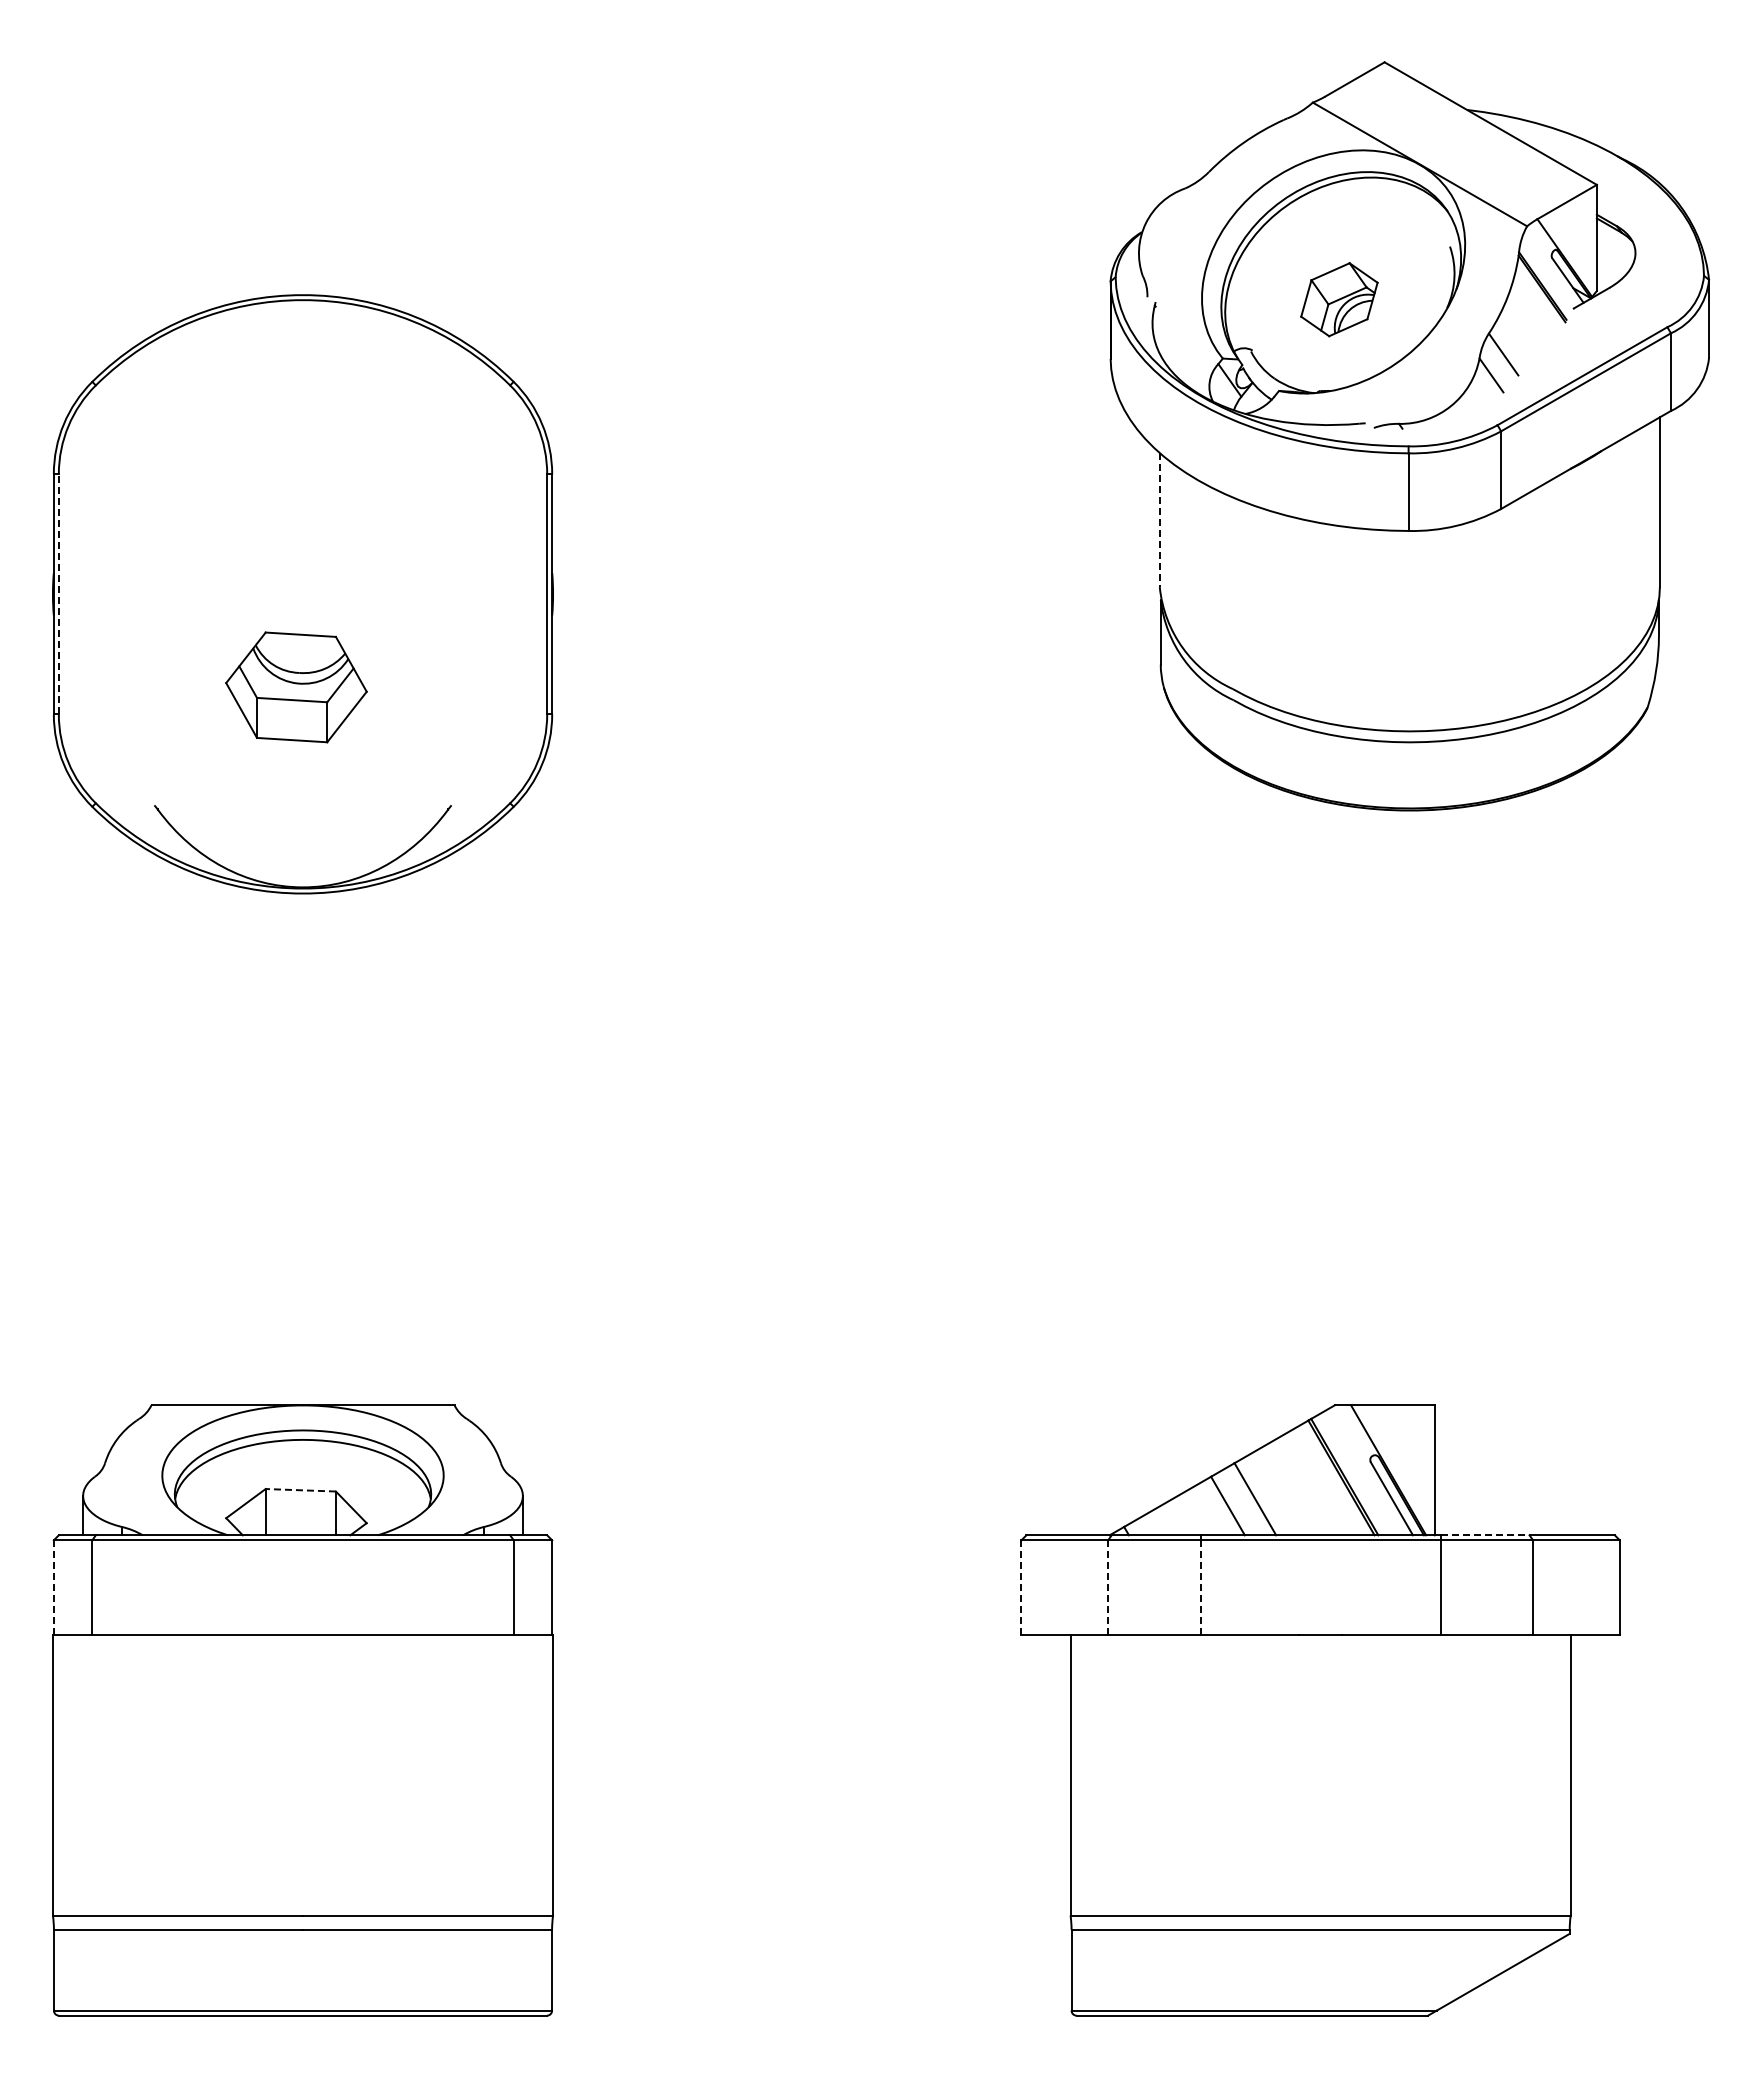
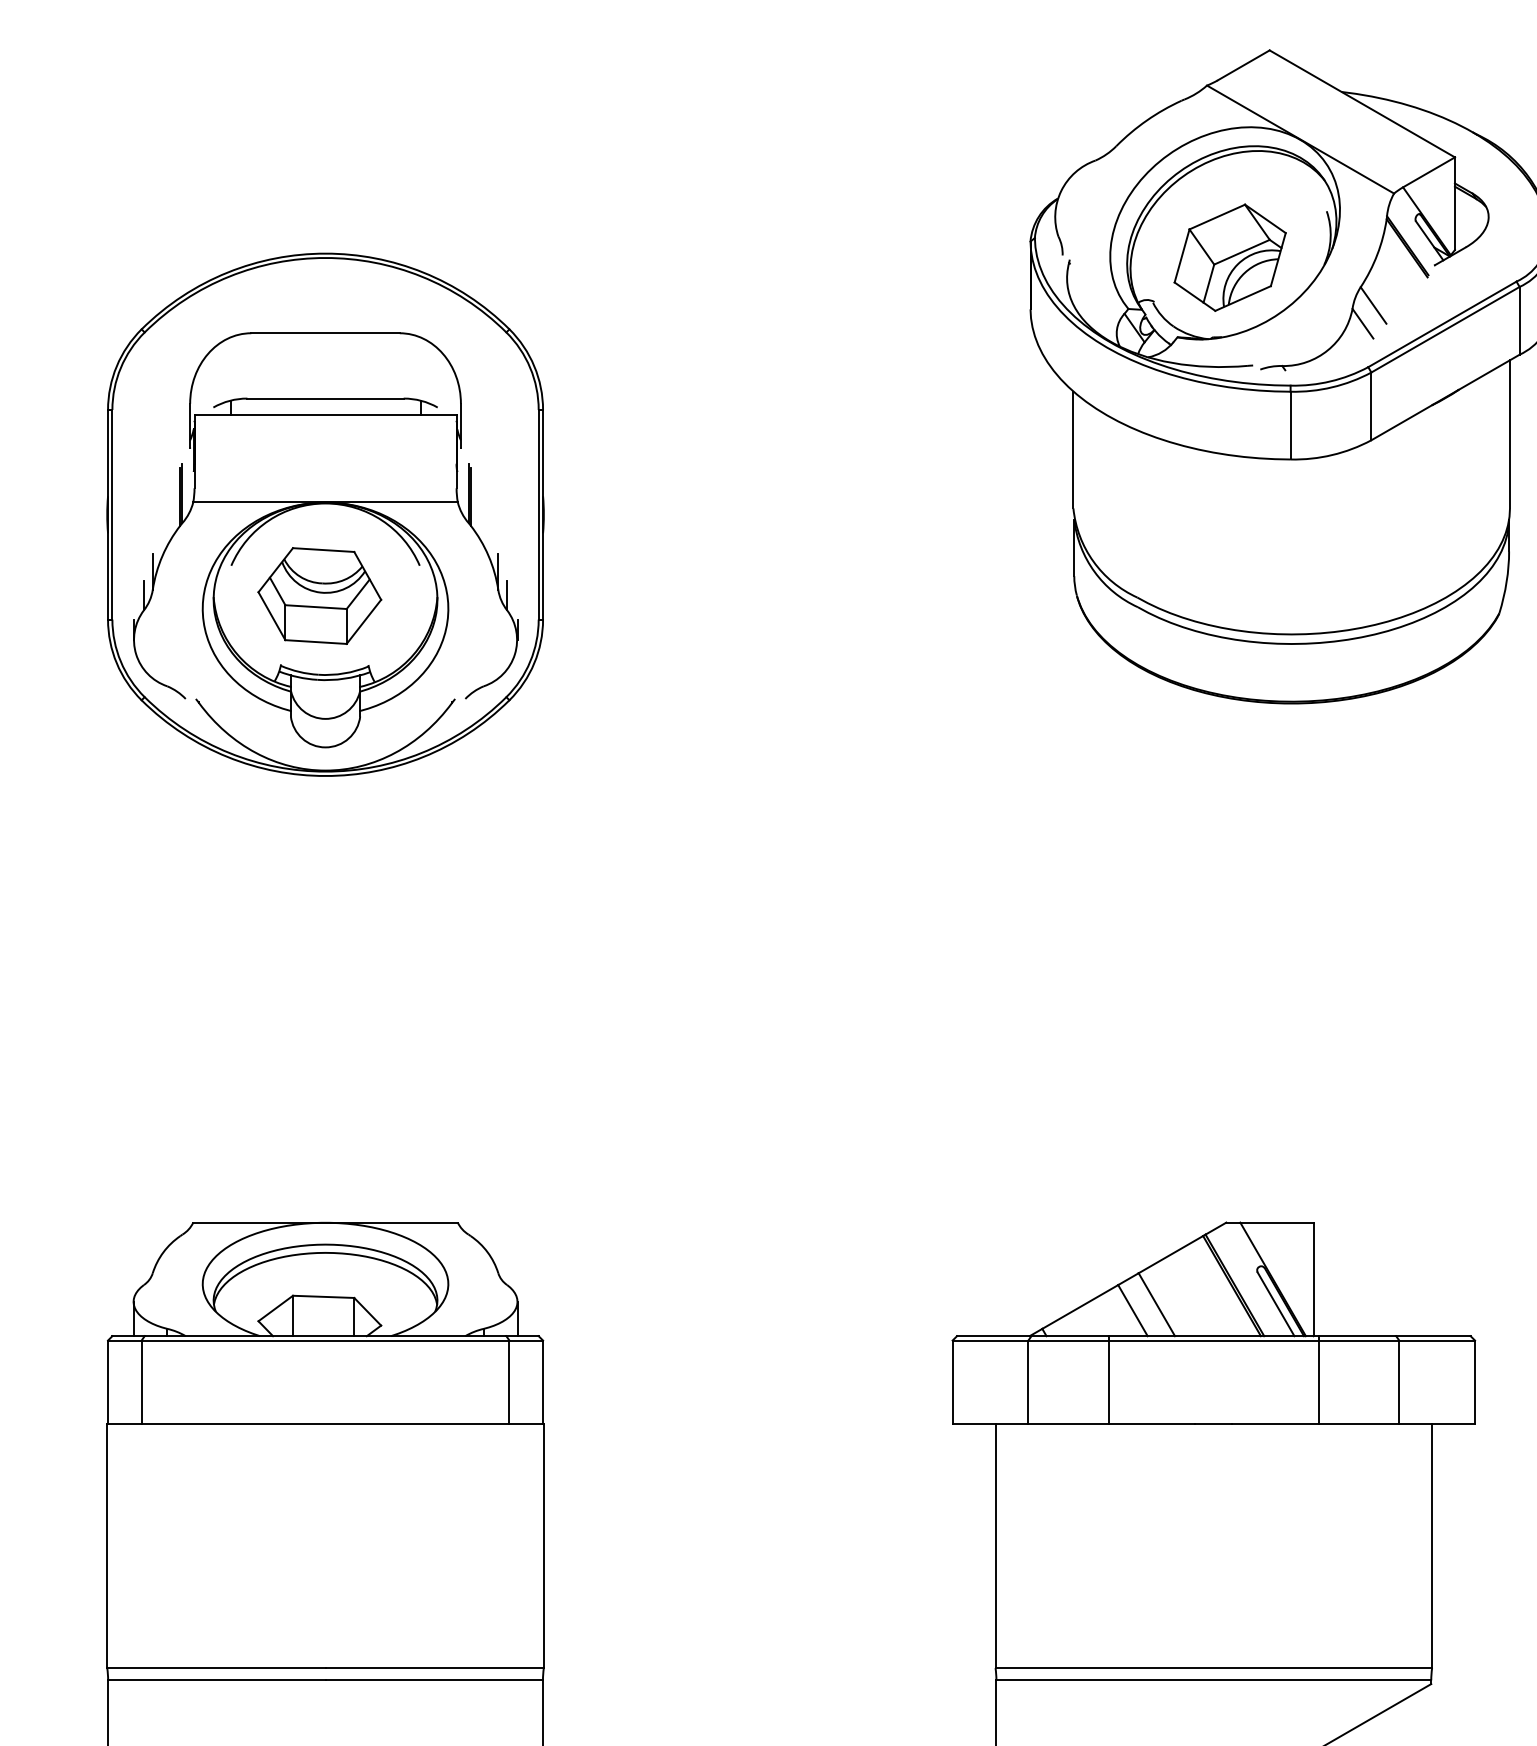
part: (1339, 299) -> (1230, 257), size x1.67
line: (1159, 520) -> (1073, 450), dashed -> solid
line: (58, 593) -> (112, 514), dashed -> solid
part: (302, 623) -> (325, 540), added
line: (300, 1490) -> (323, 1297), dashed -> solid
line: (1485, 1535) -> (1357, 1336), dashed -> solid
line: (53, 1587) -> (107, 1381), dashed -> solid
line: (1021, 1587) -> (952, 1381), dashed -> solid
line: (1108, 1587) -> (1028, 1381), dashed -> solid
line: (1200, 1587) -> (1108, 1381), dashed -> solid

